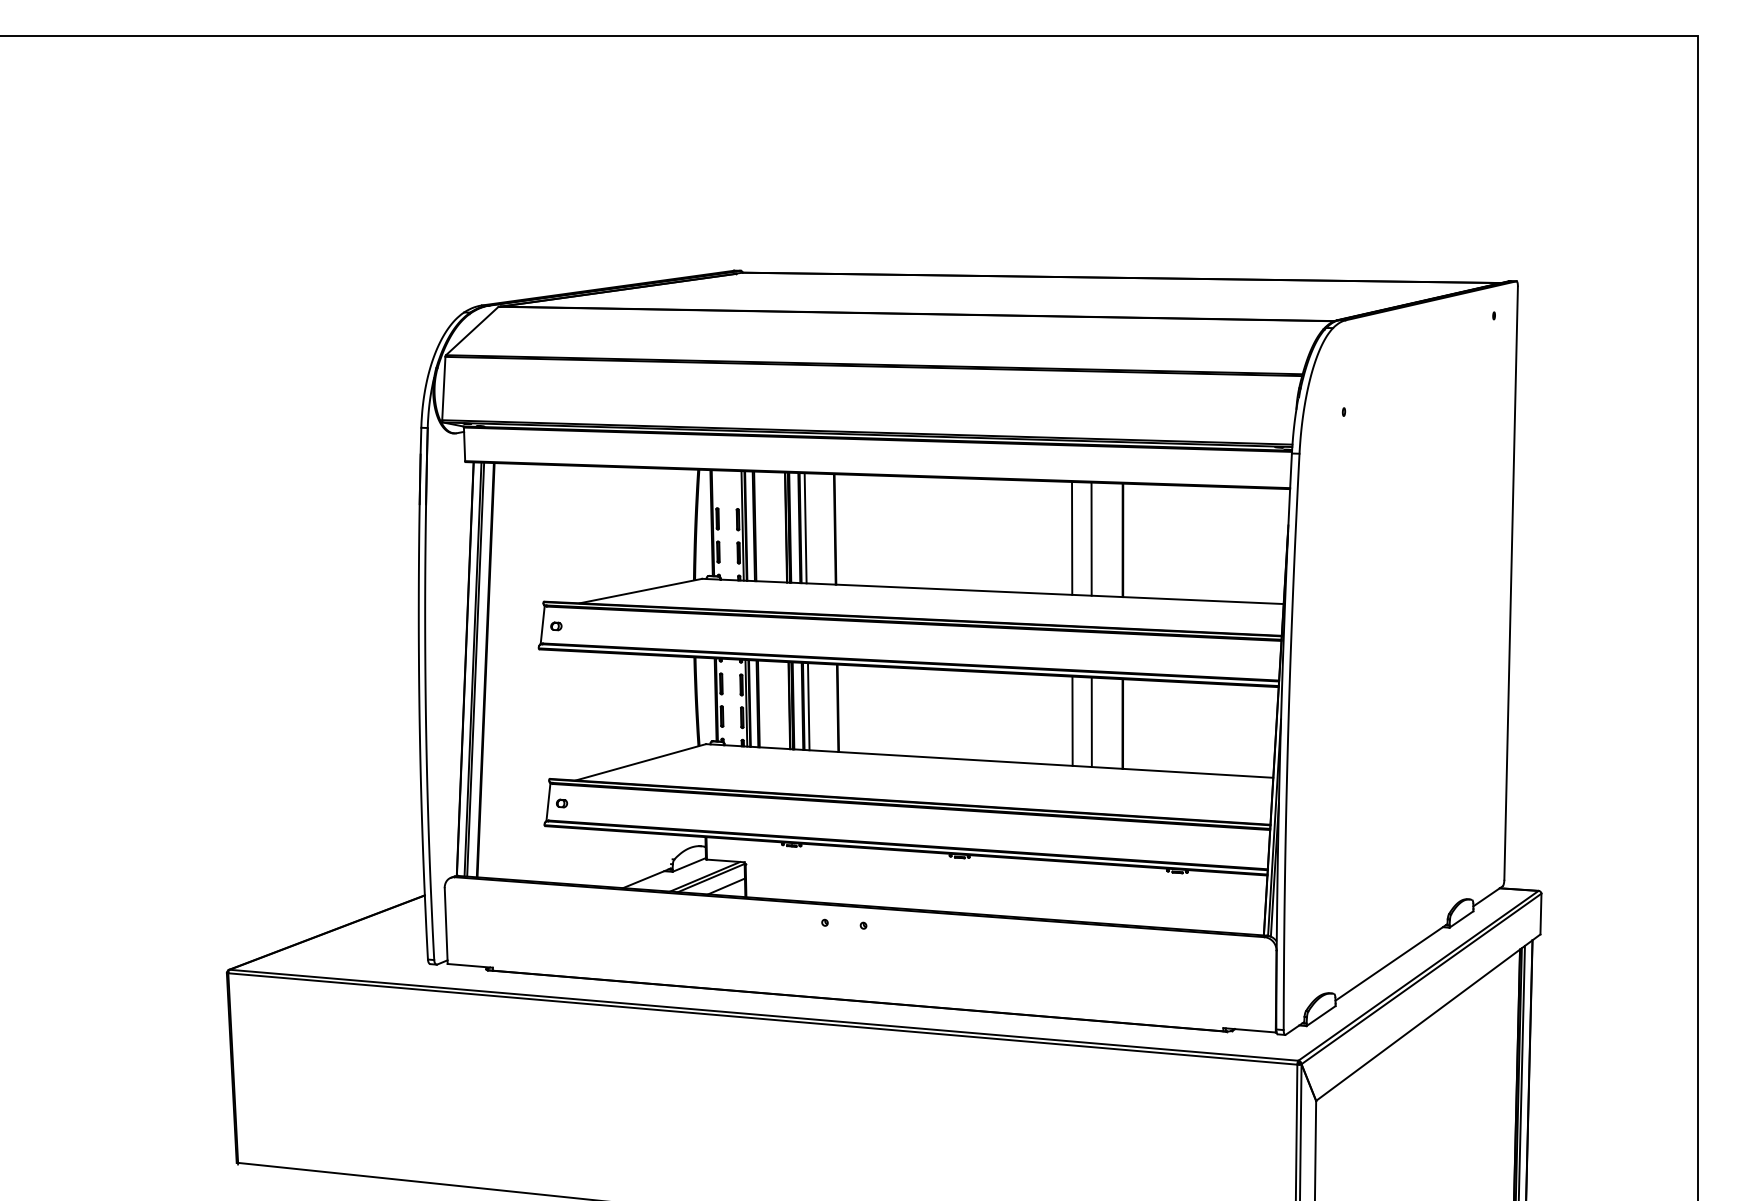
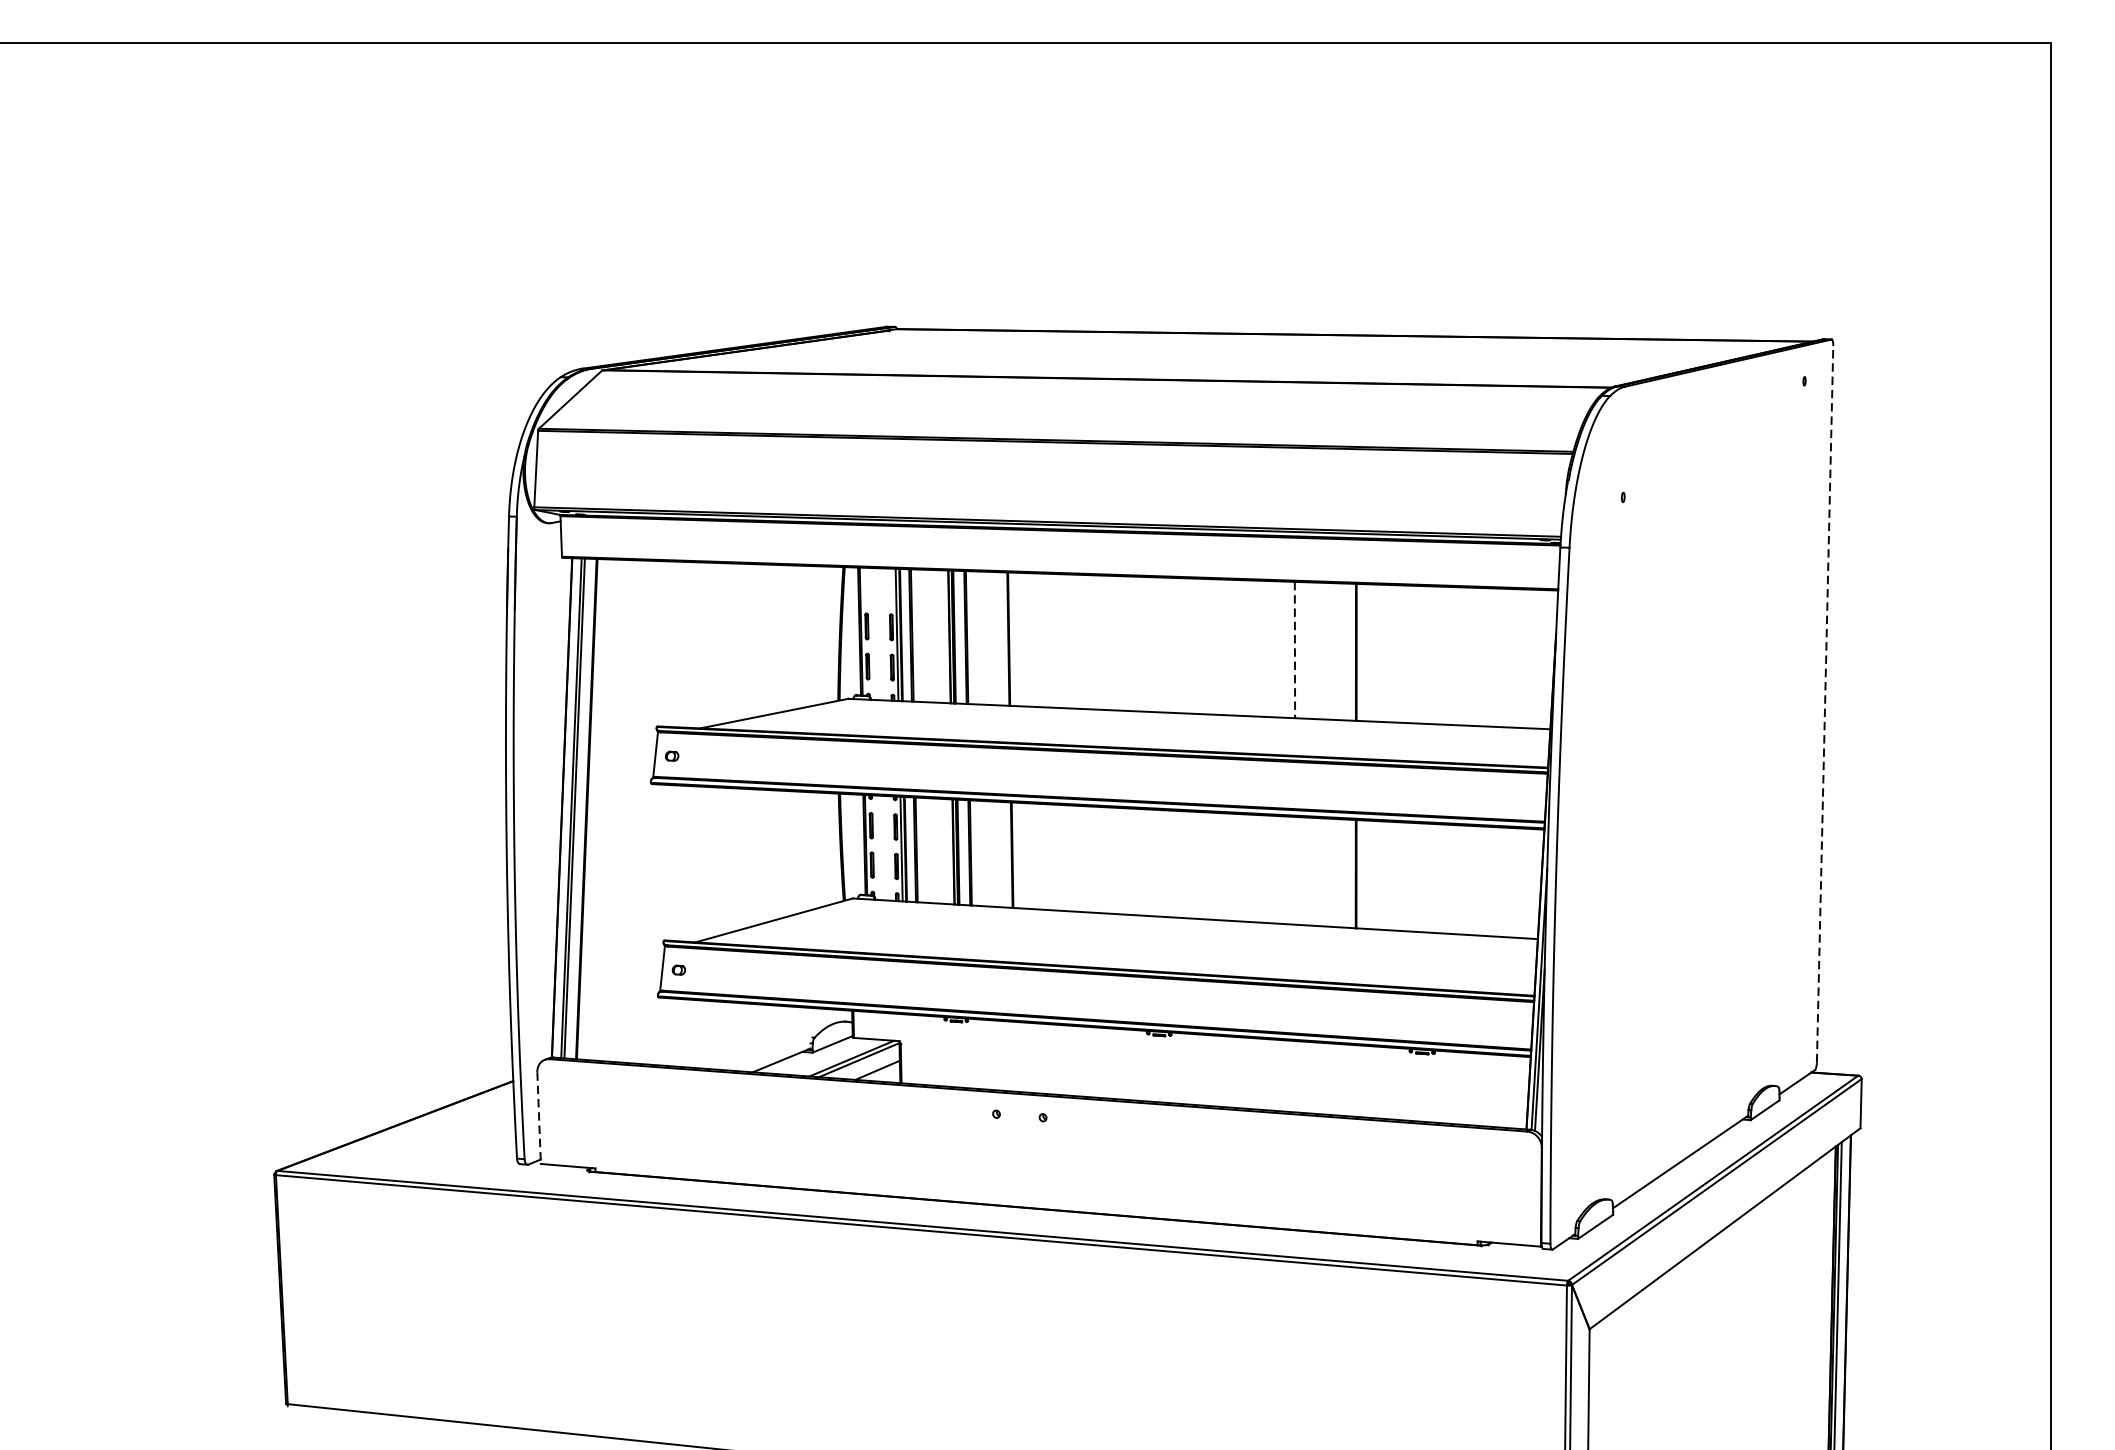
line: (805, 528) -> (972, 638), removed
line: (1072, 538) -> (1295, 650), solid -> dashed
line: (1091, 538) -> (1318, 650), removed
line: (1511, 583) -> (1825, 704), solid -> dashed
line: (808, 706) -> (976, 853), removed
line: (1072, 720) -> (1295, 869), removed
line: (1091, 722) -> (1318, 872), removed
line: (446, 926) -> (539, 1118), solid -> dashed

